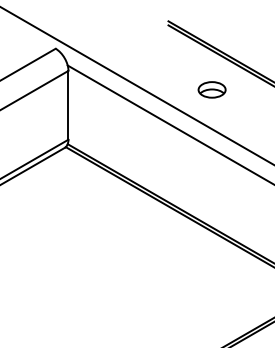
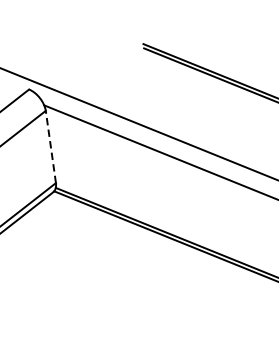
part: (211, 89) -> (198, 109), removed
line: (68, 104) -> (50, 146), solid -> dashed

